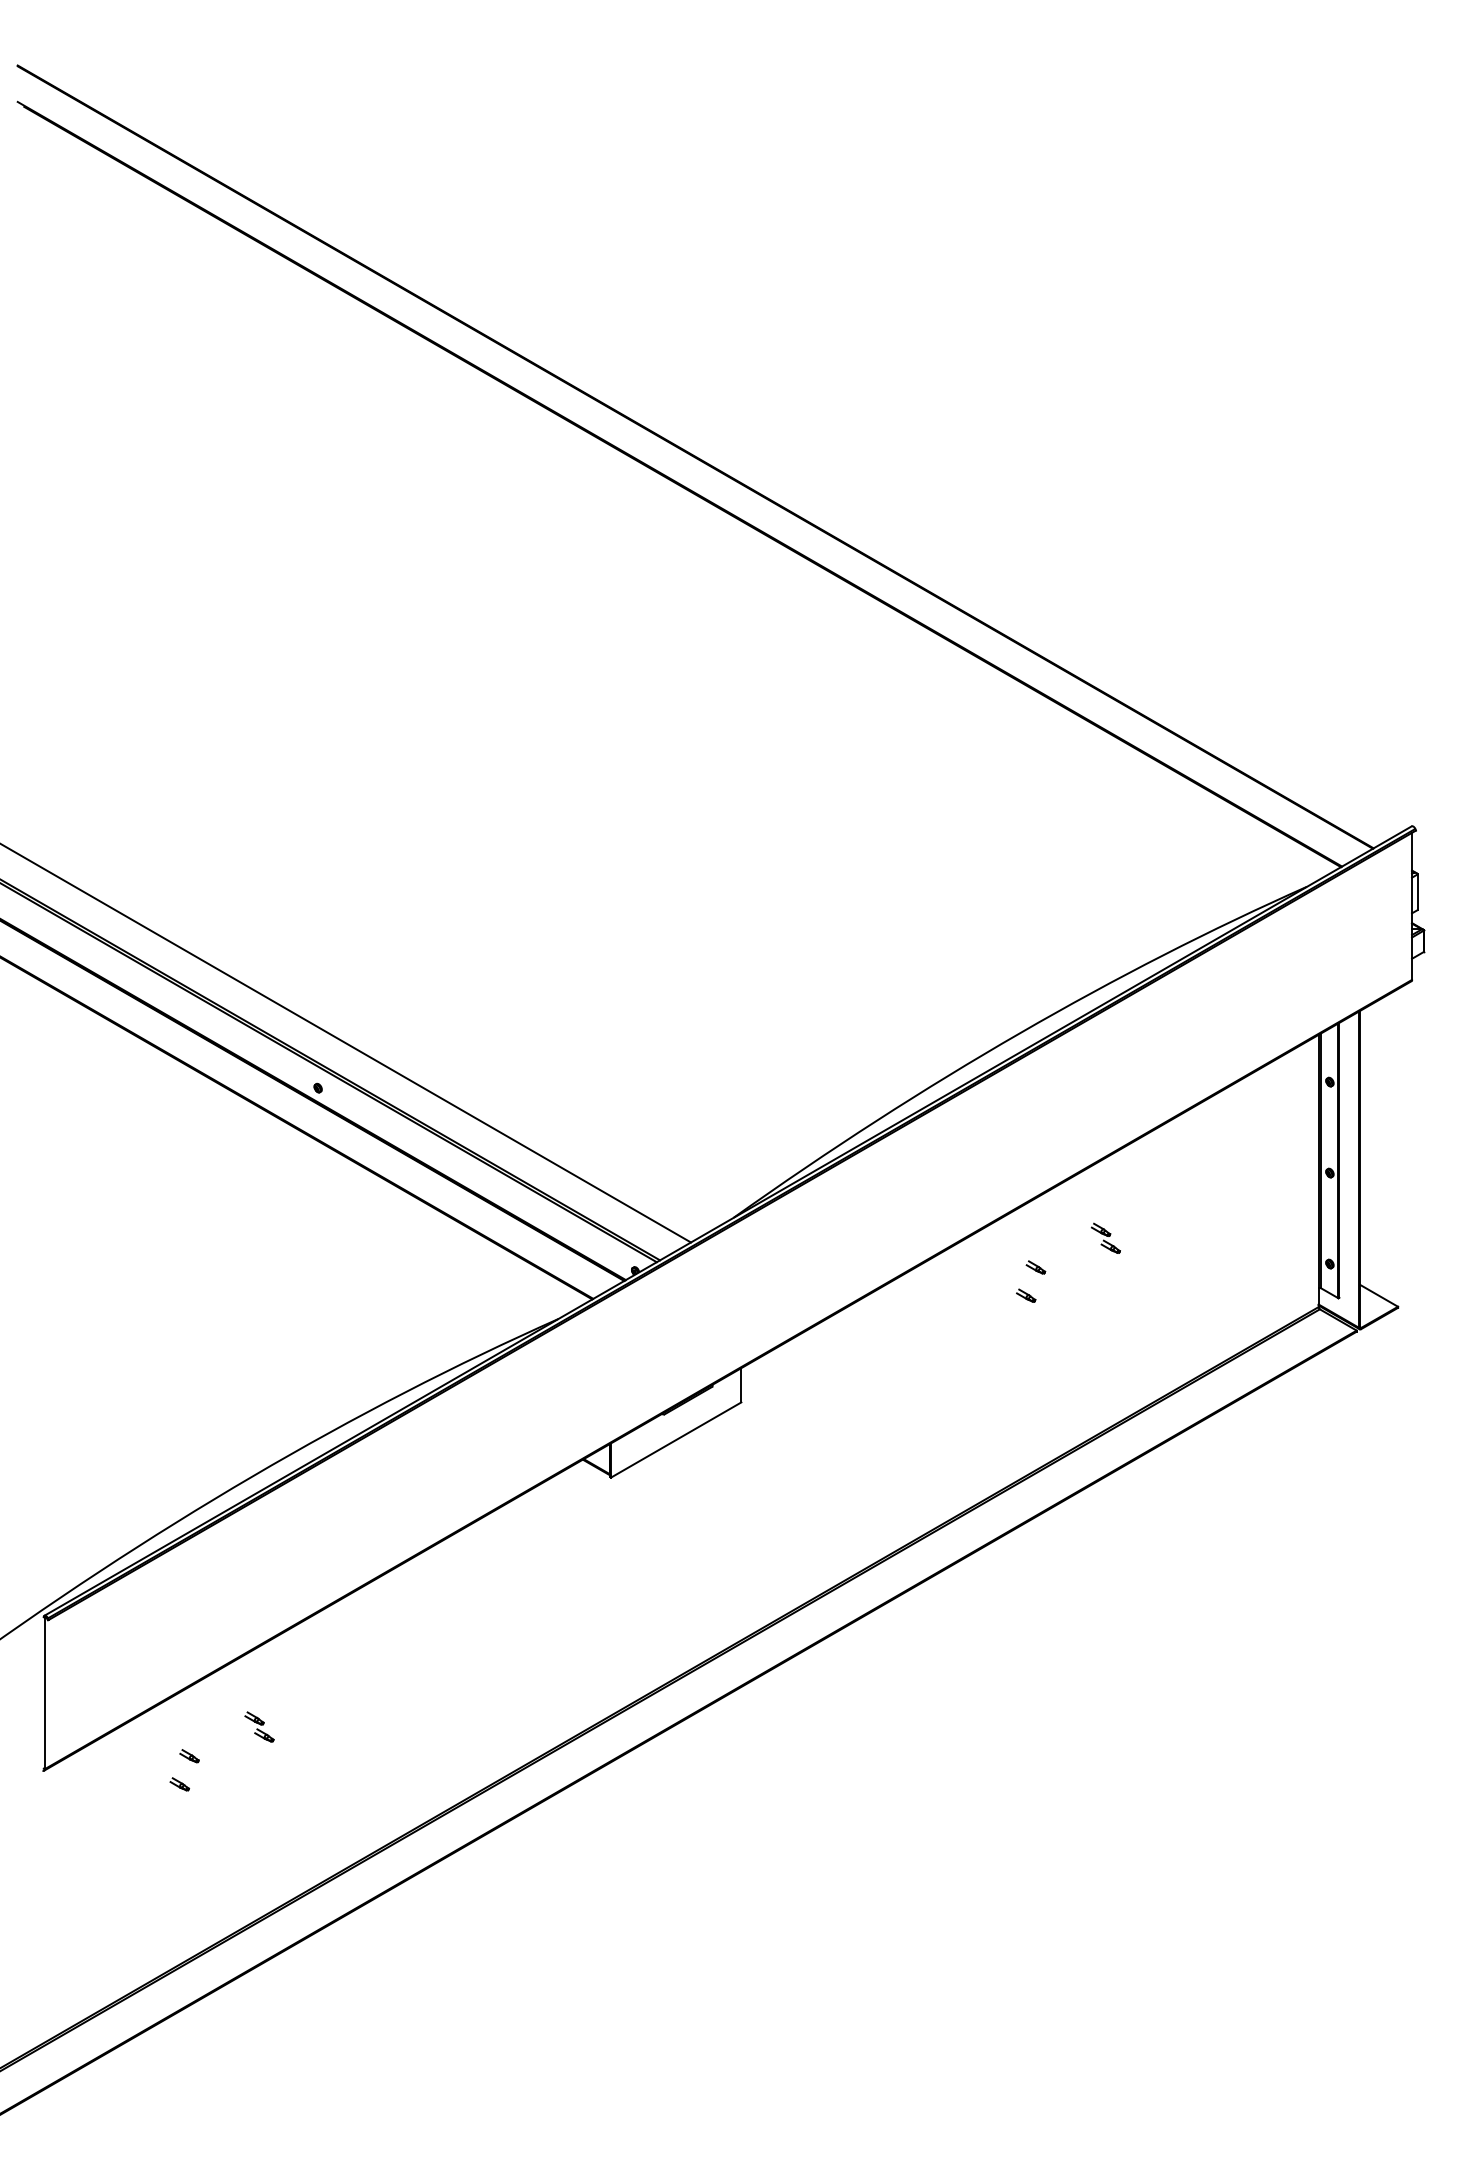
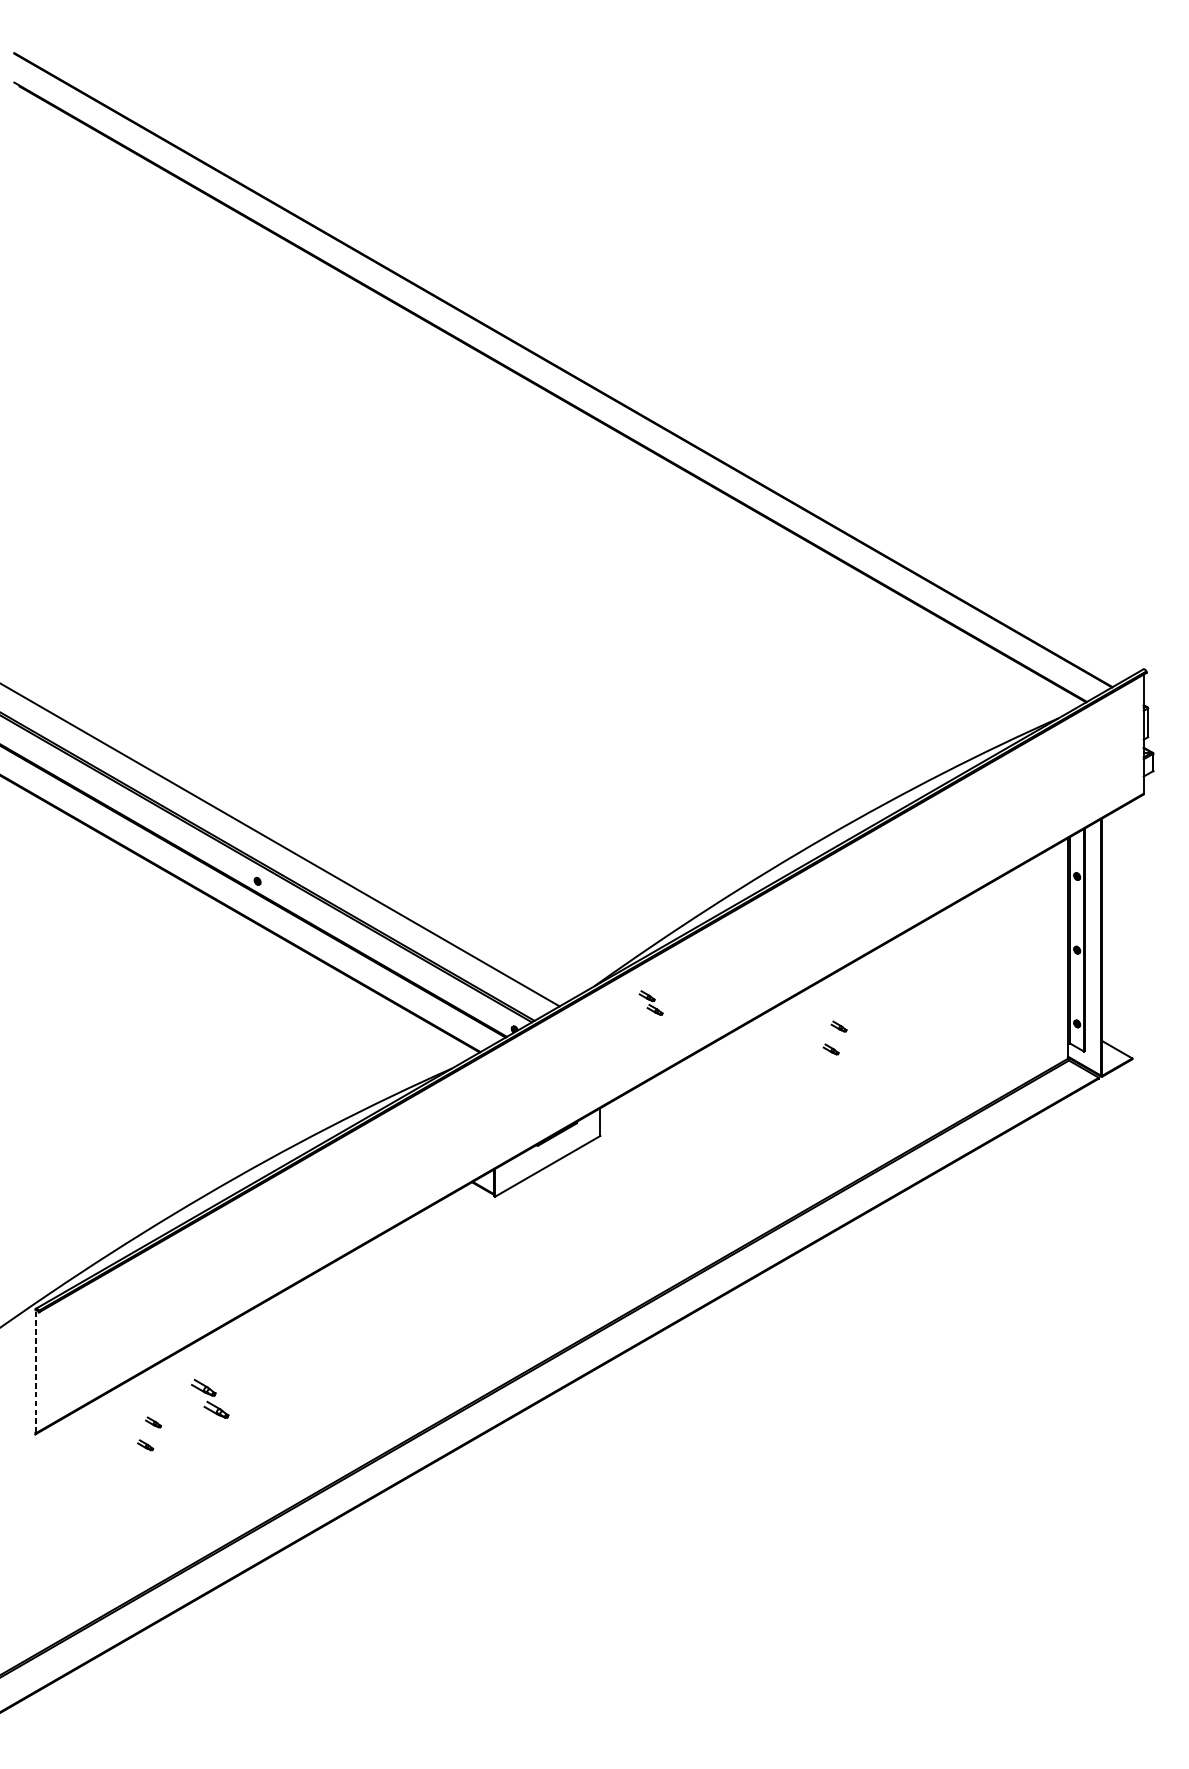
part: (1105, 1237) -> (650, 1002), moved
line: (44, 1693) -> (36, 1371), solid -> dashed
part: (259, 1726) -> (210, 1398), size x1.6

